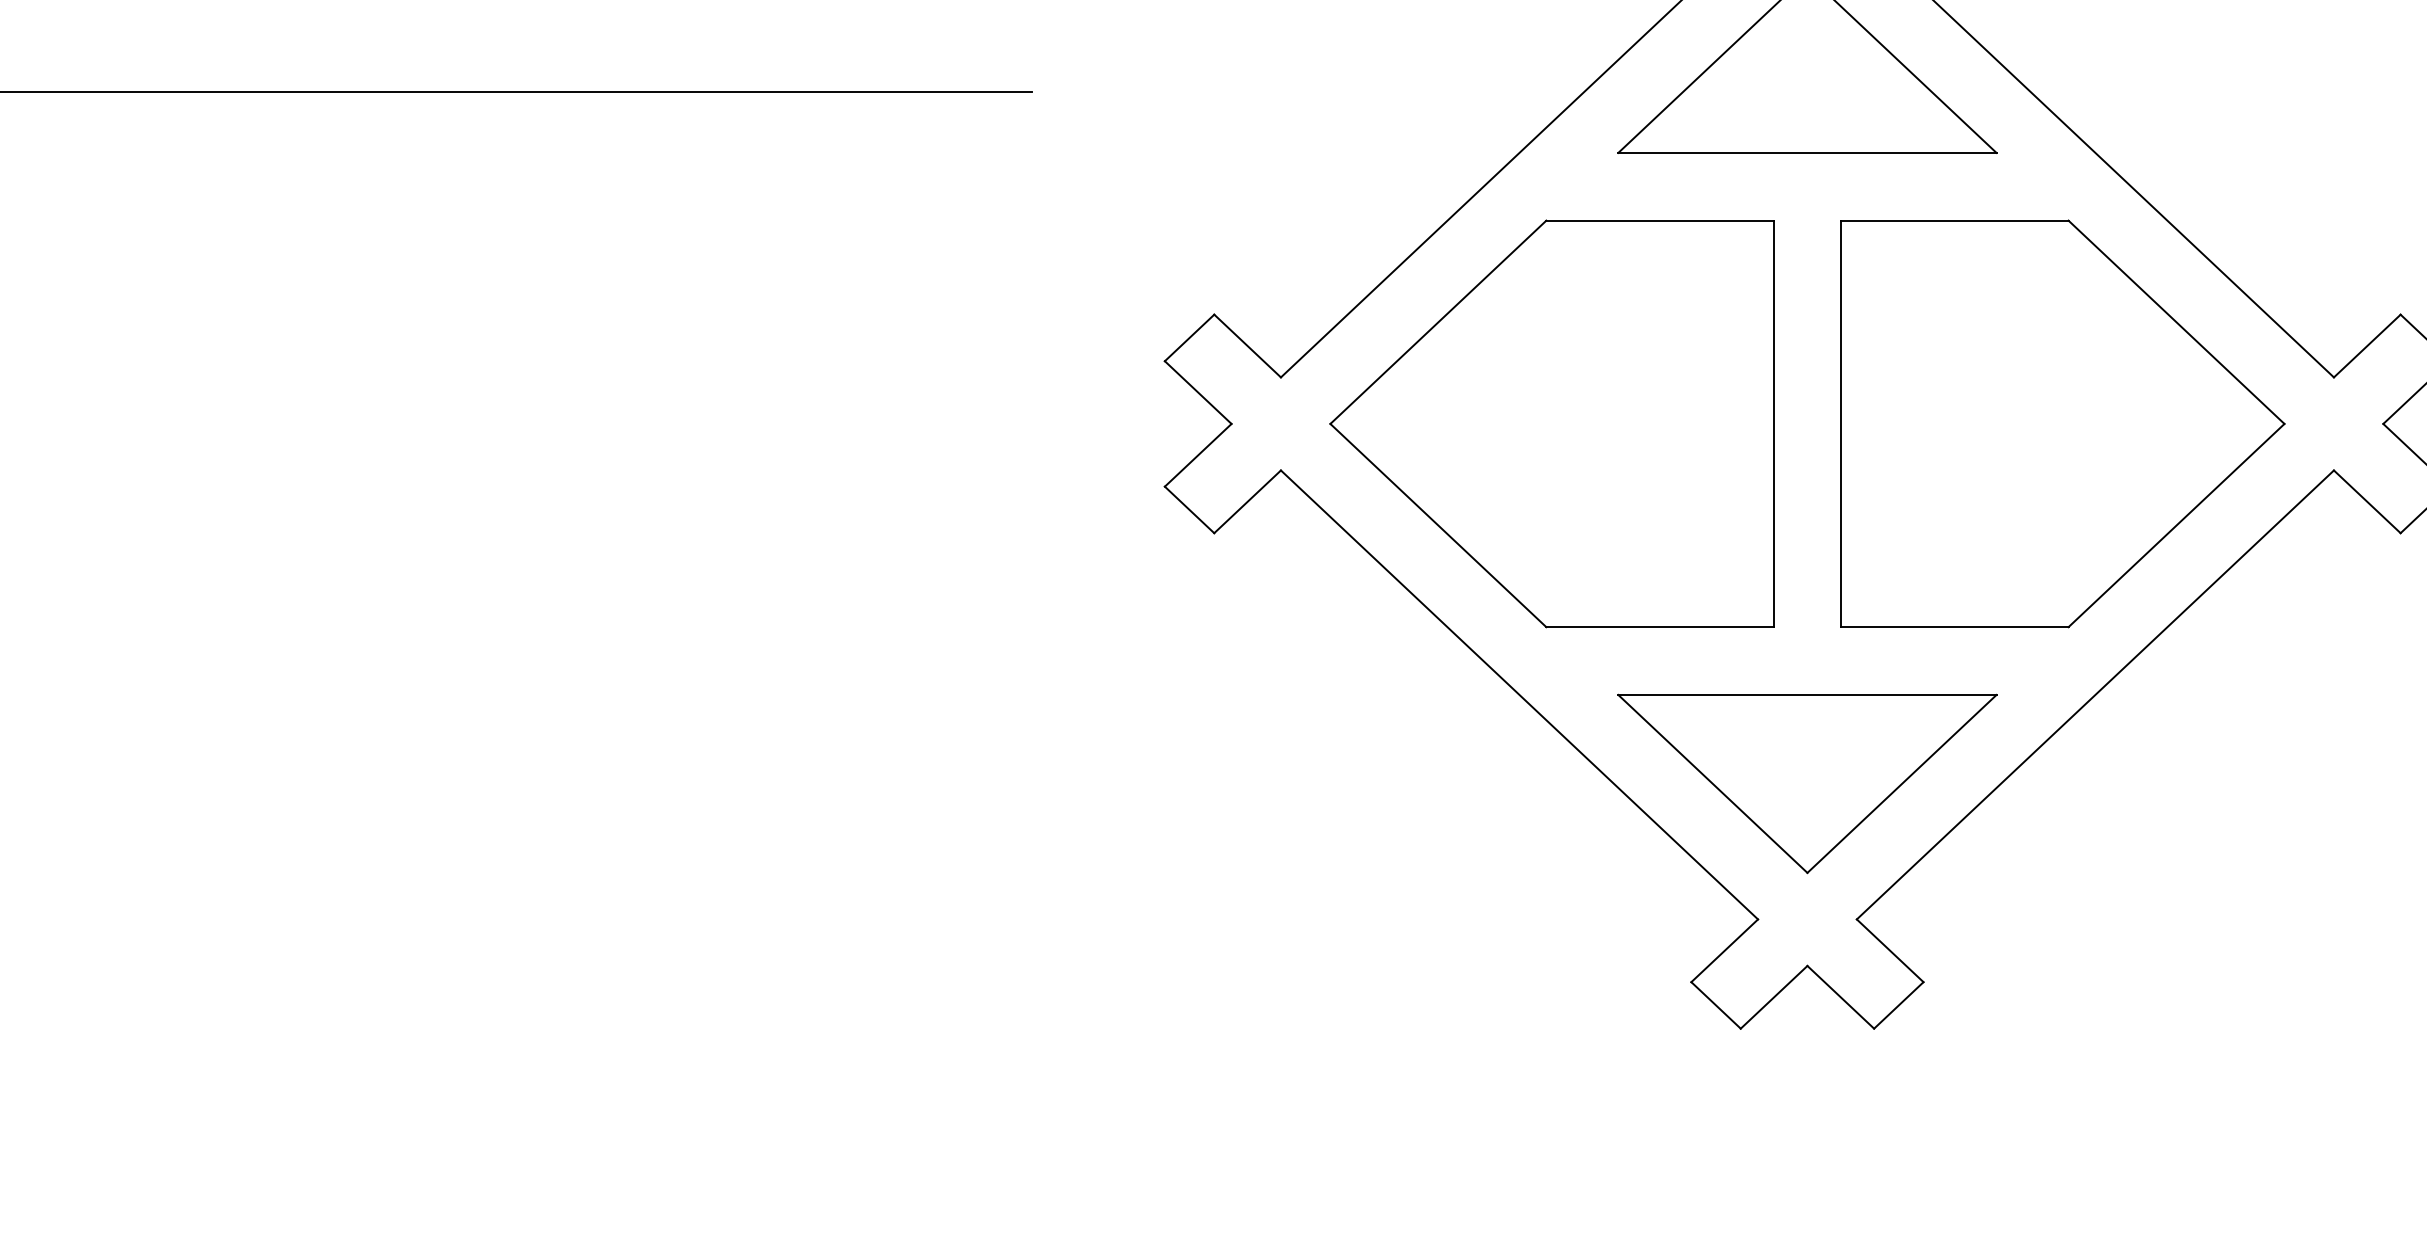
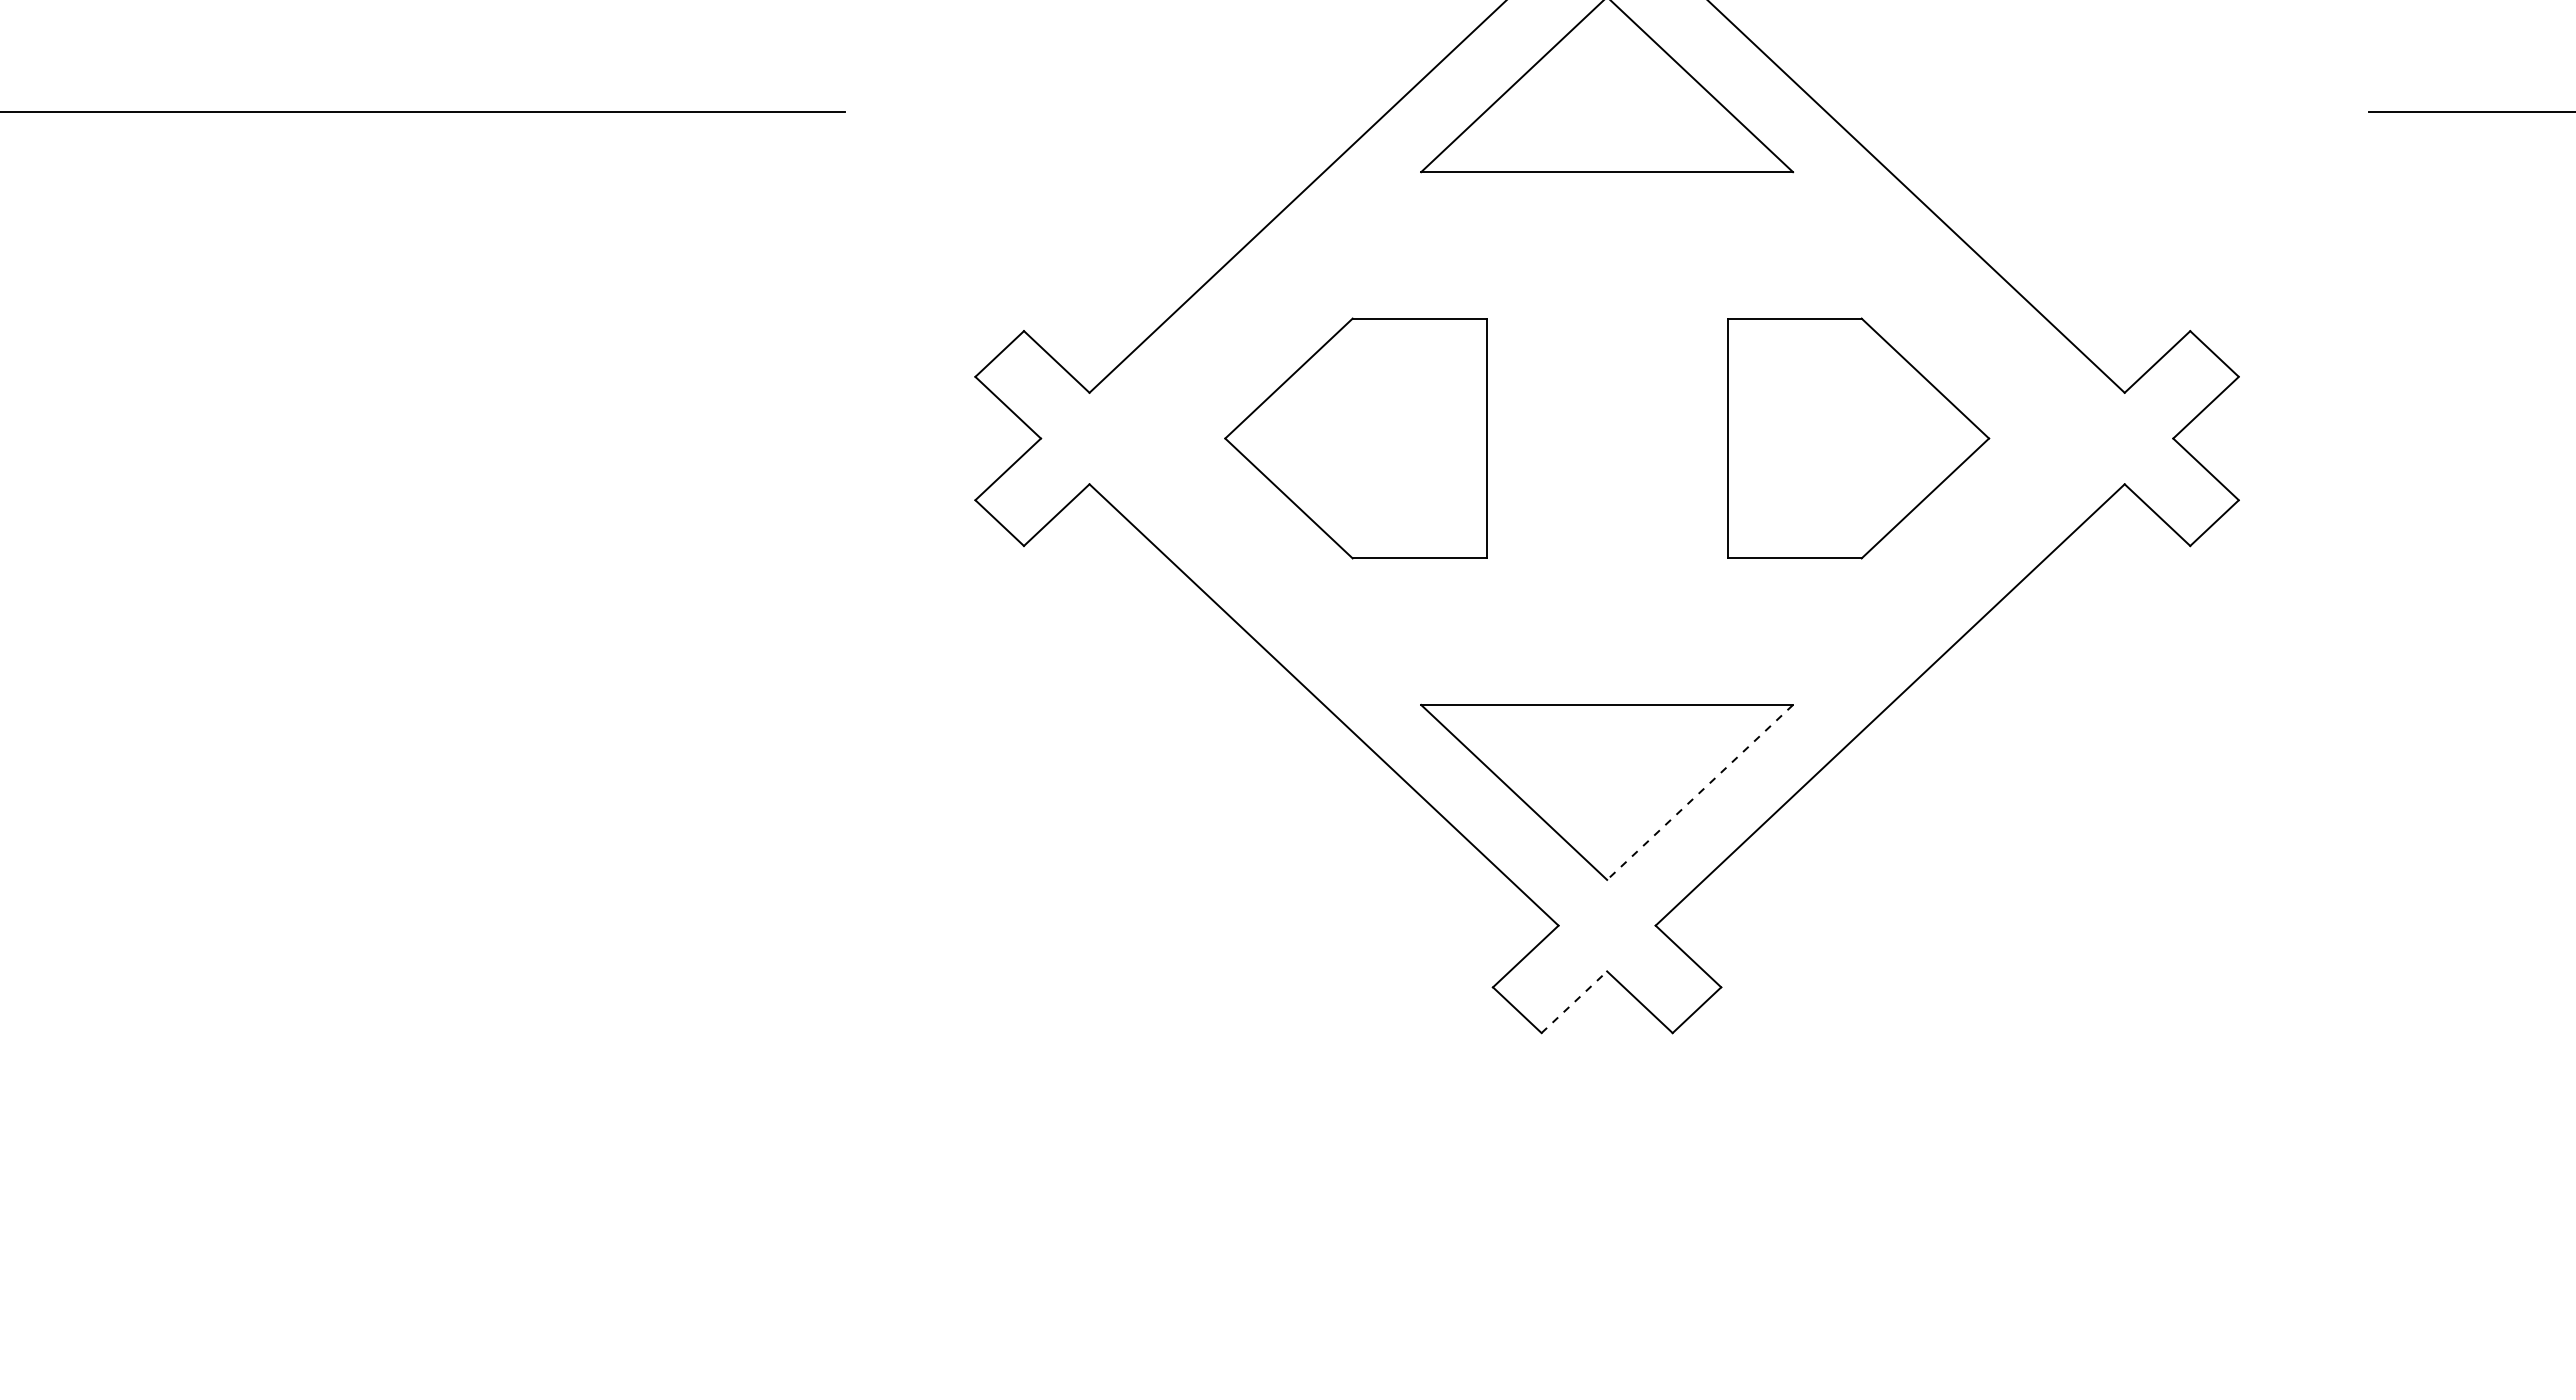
part: (1551, 423) -> (1355, 438), size x0.6
part: (2063, 423) -> (1858, 438), size x0.6
line: (1902, 783) -> (1700, 792), solid -> dashed
line: (1774, 996) -> (1574, 1001), solid -> dashed

